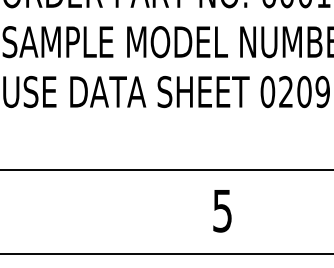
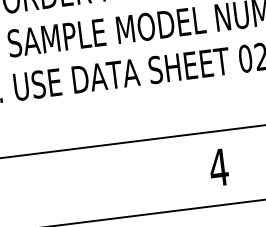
text: (222, 211) -> (218, 168), 5 -> 4

